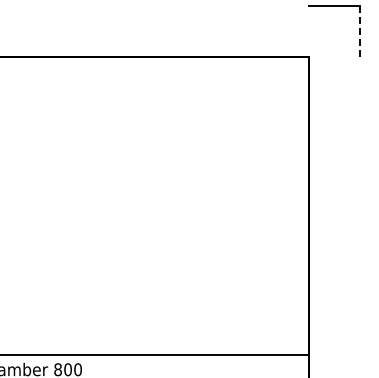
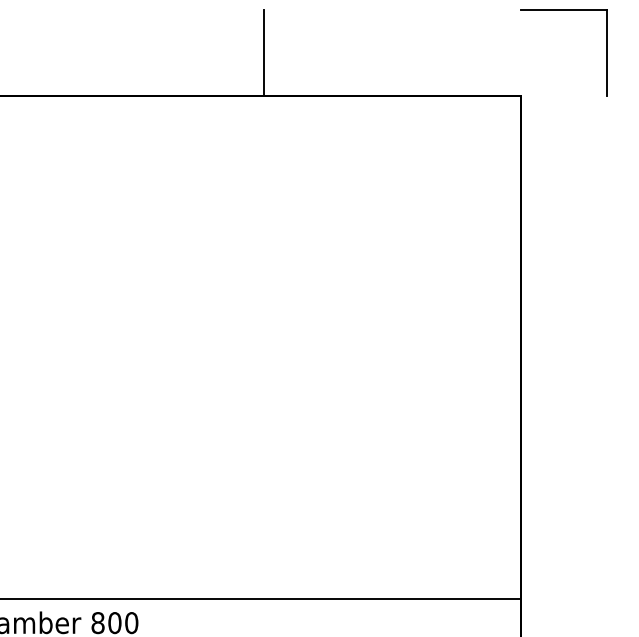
line: (156, 31) -> (263, 53), added
line: (360, 32) -> (607, 54), dashed -> solid

